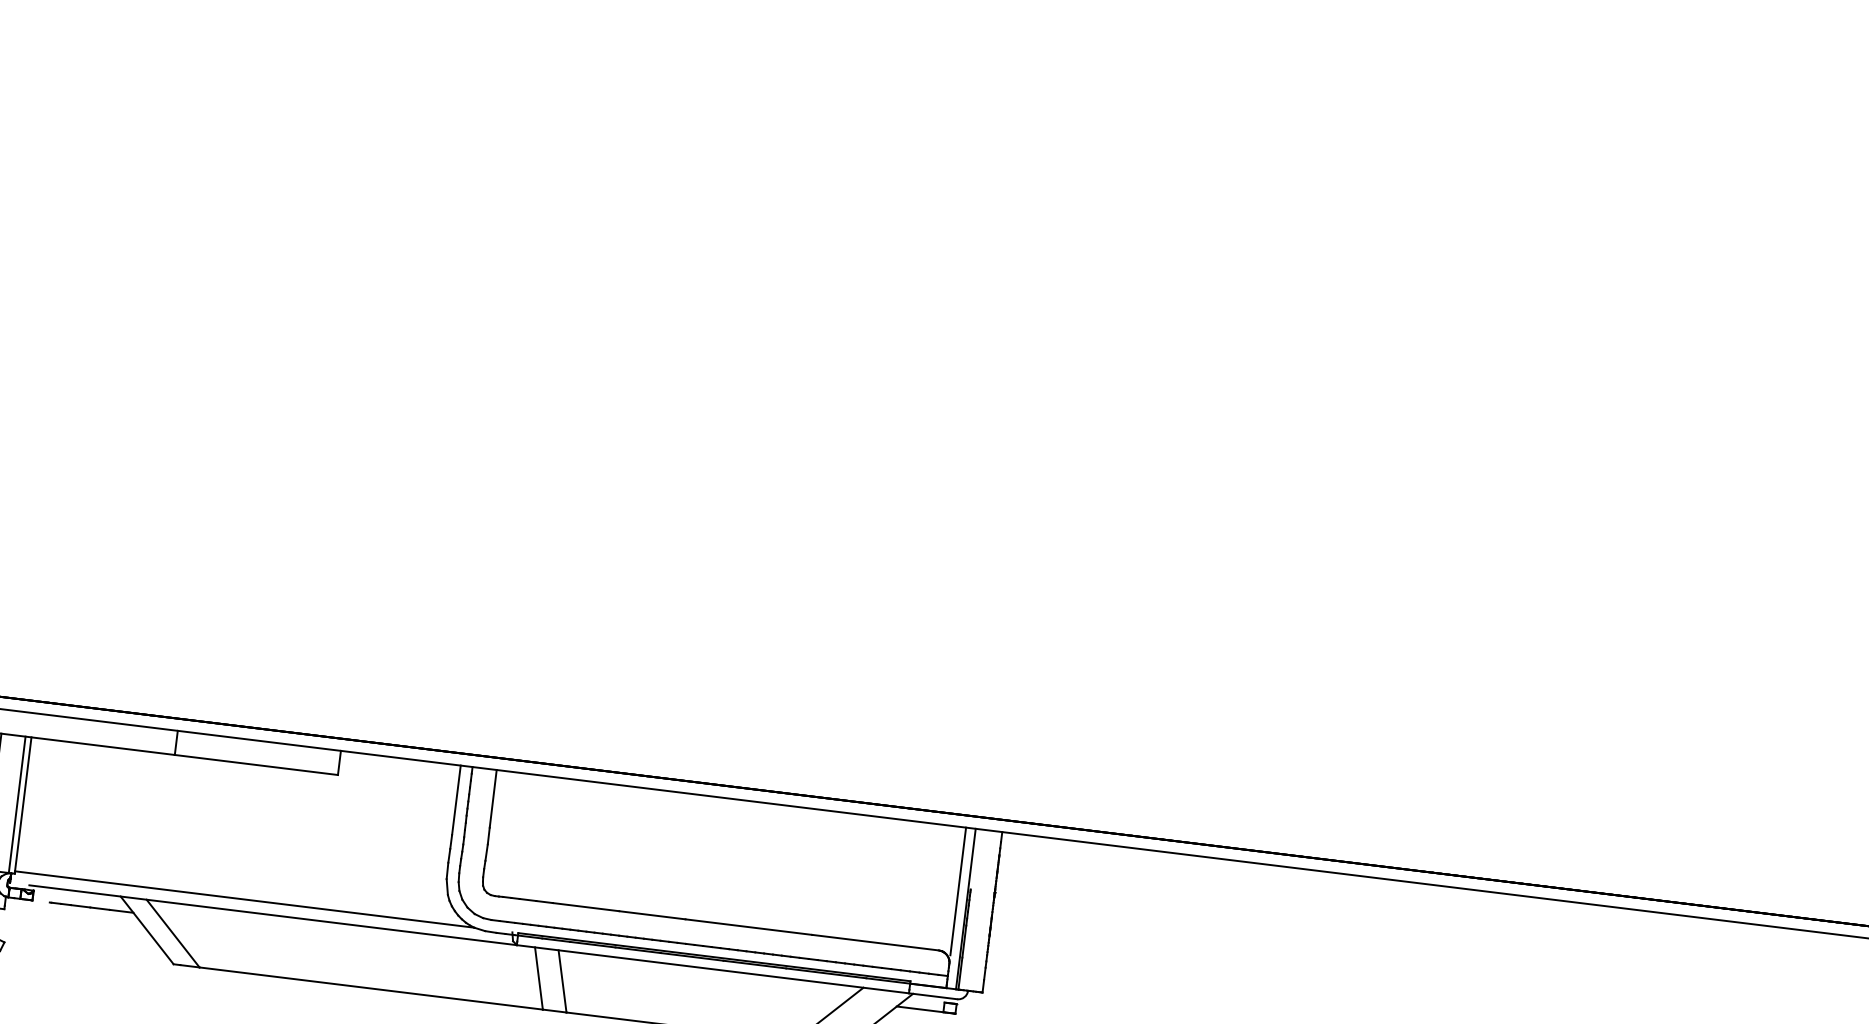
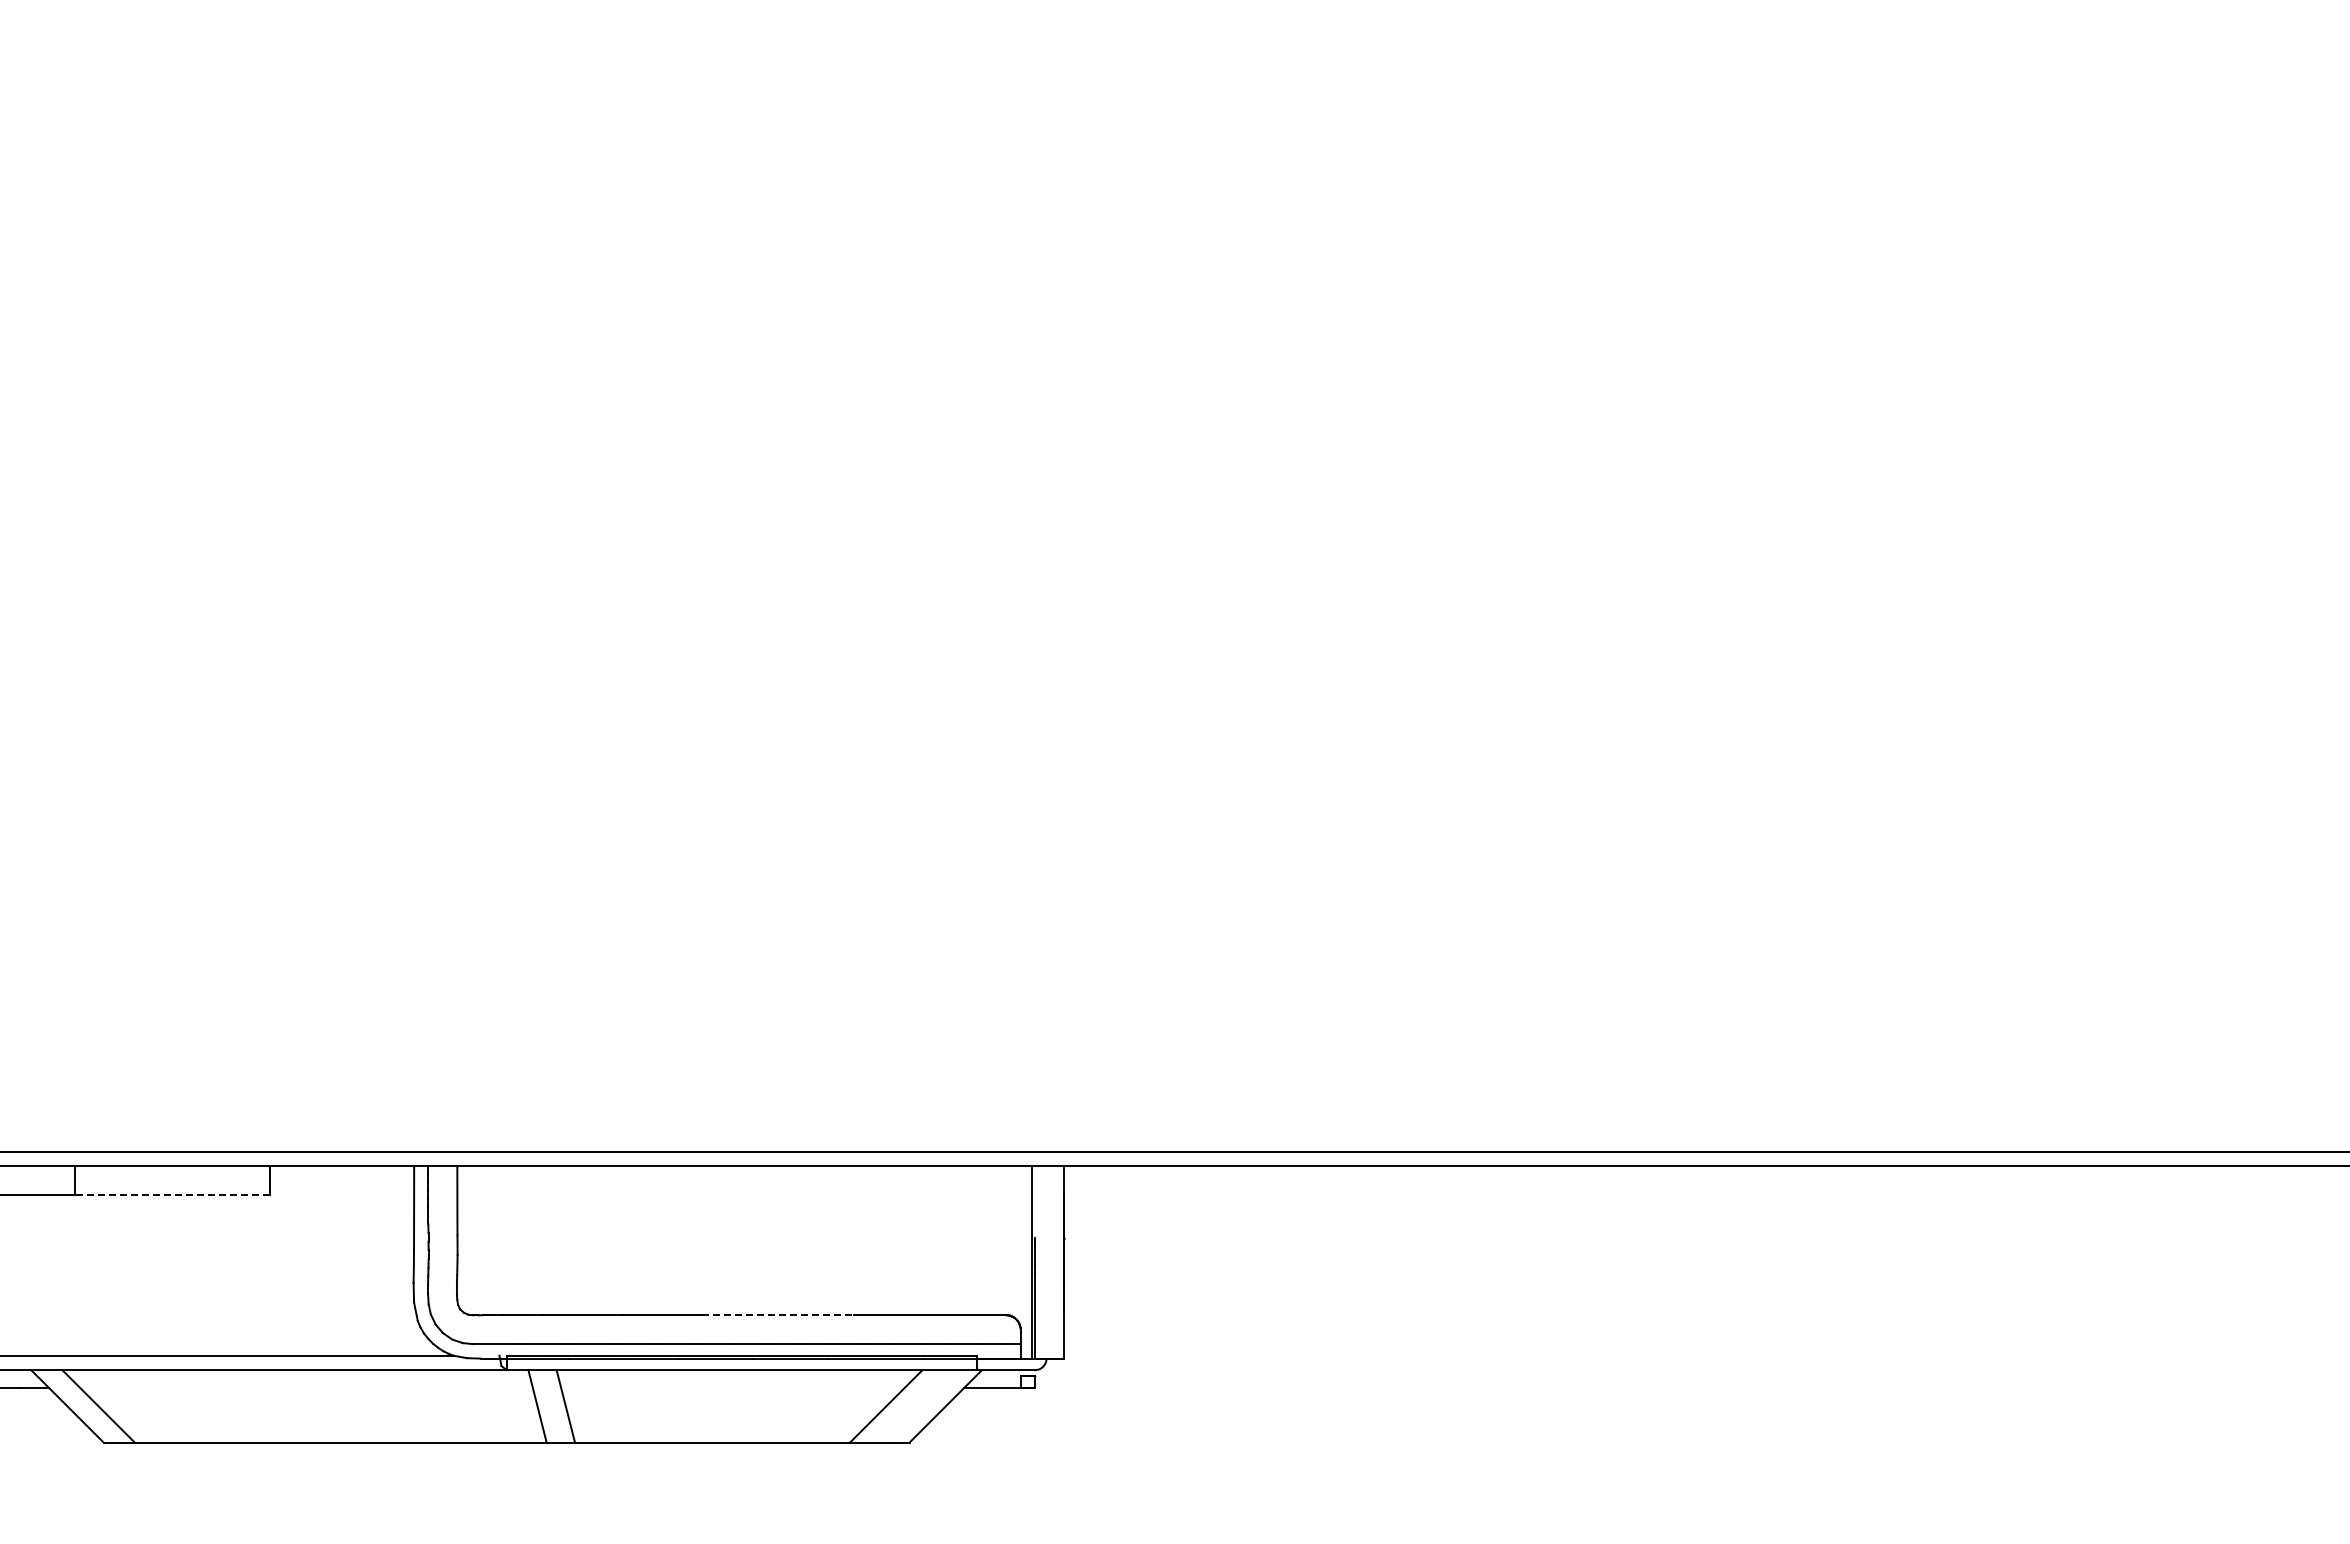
line: (256, 765) -> (172, 1195), solid -> dashed
line: (958, 891) -> (1020, 1242), removed
line: (749, 927) -> (778, 1315), solid -> dashed

